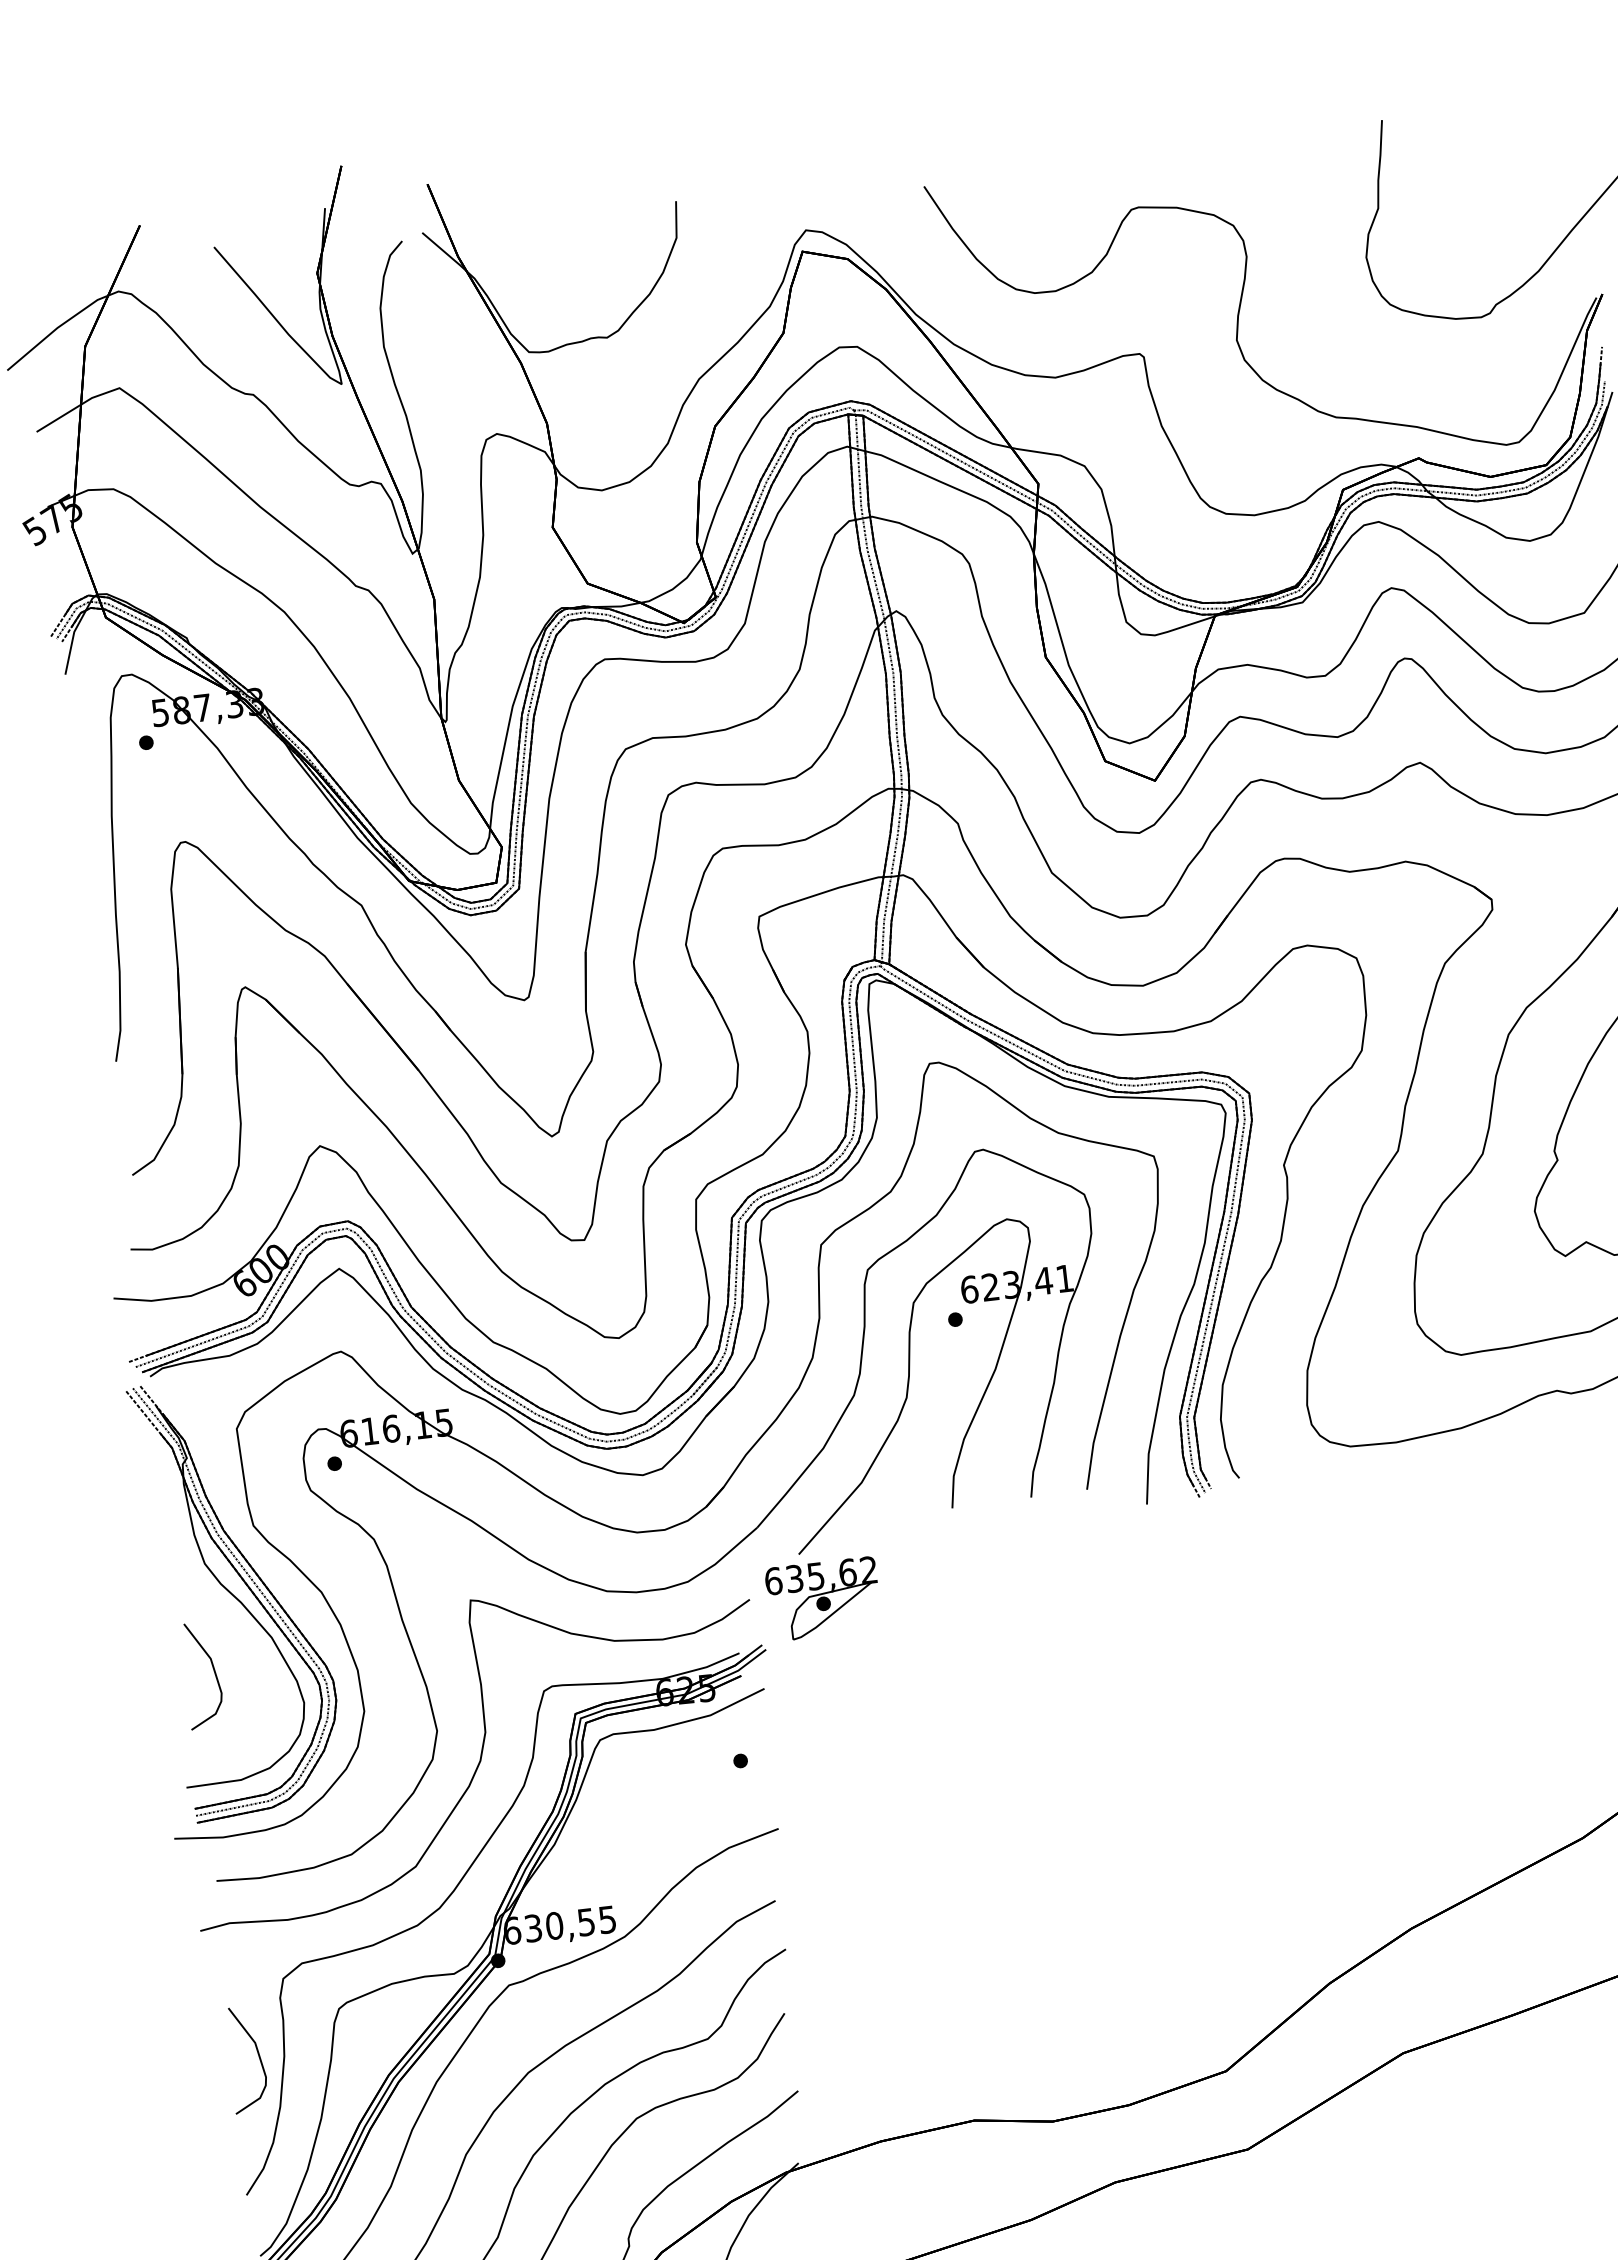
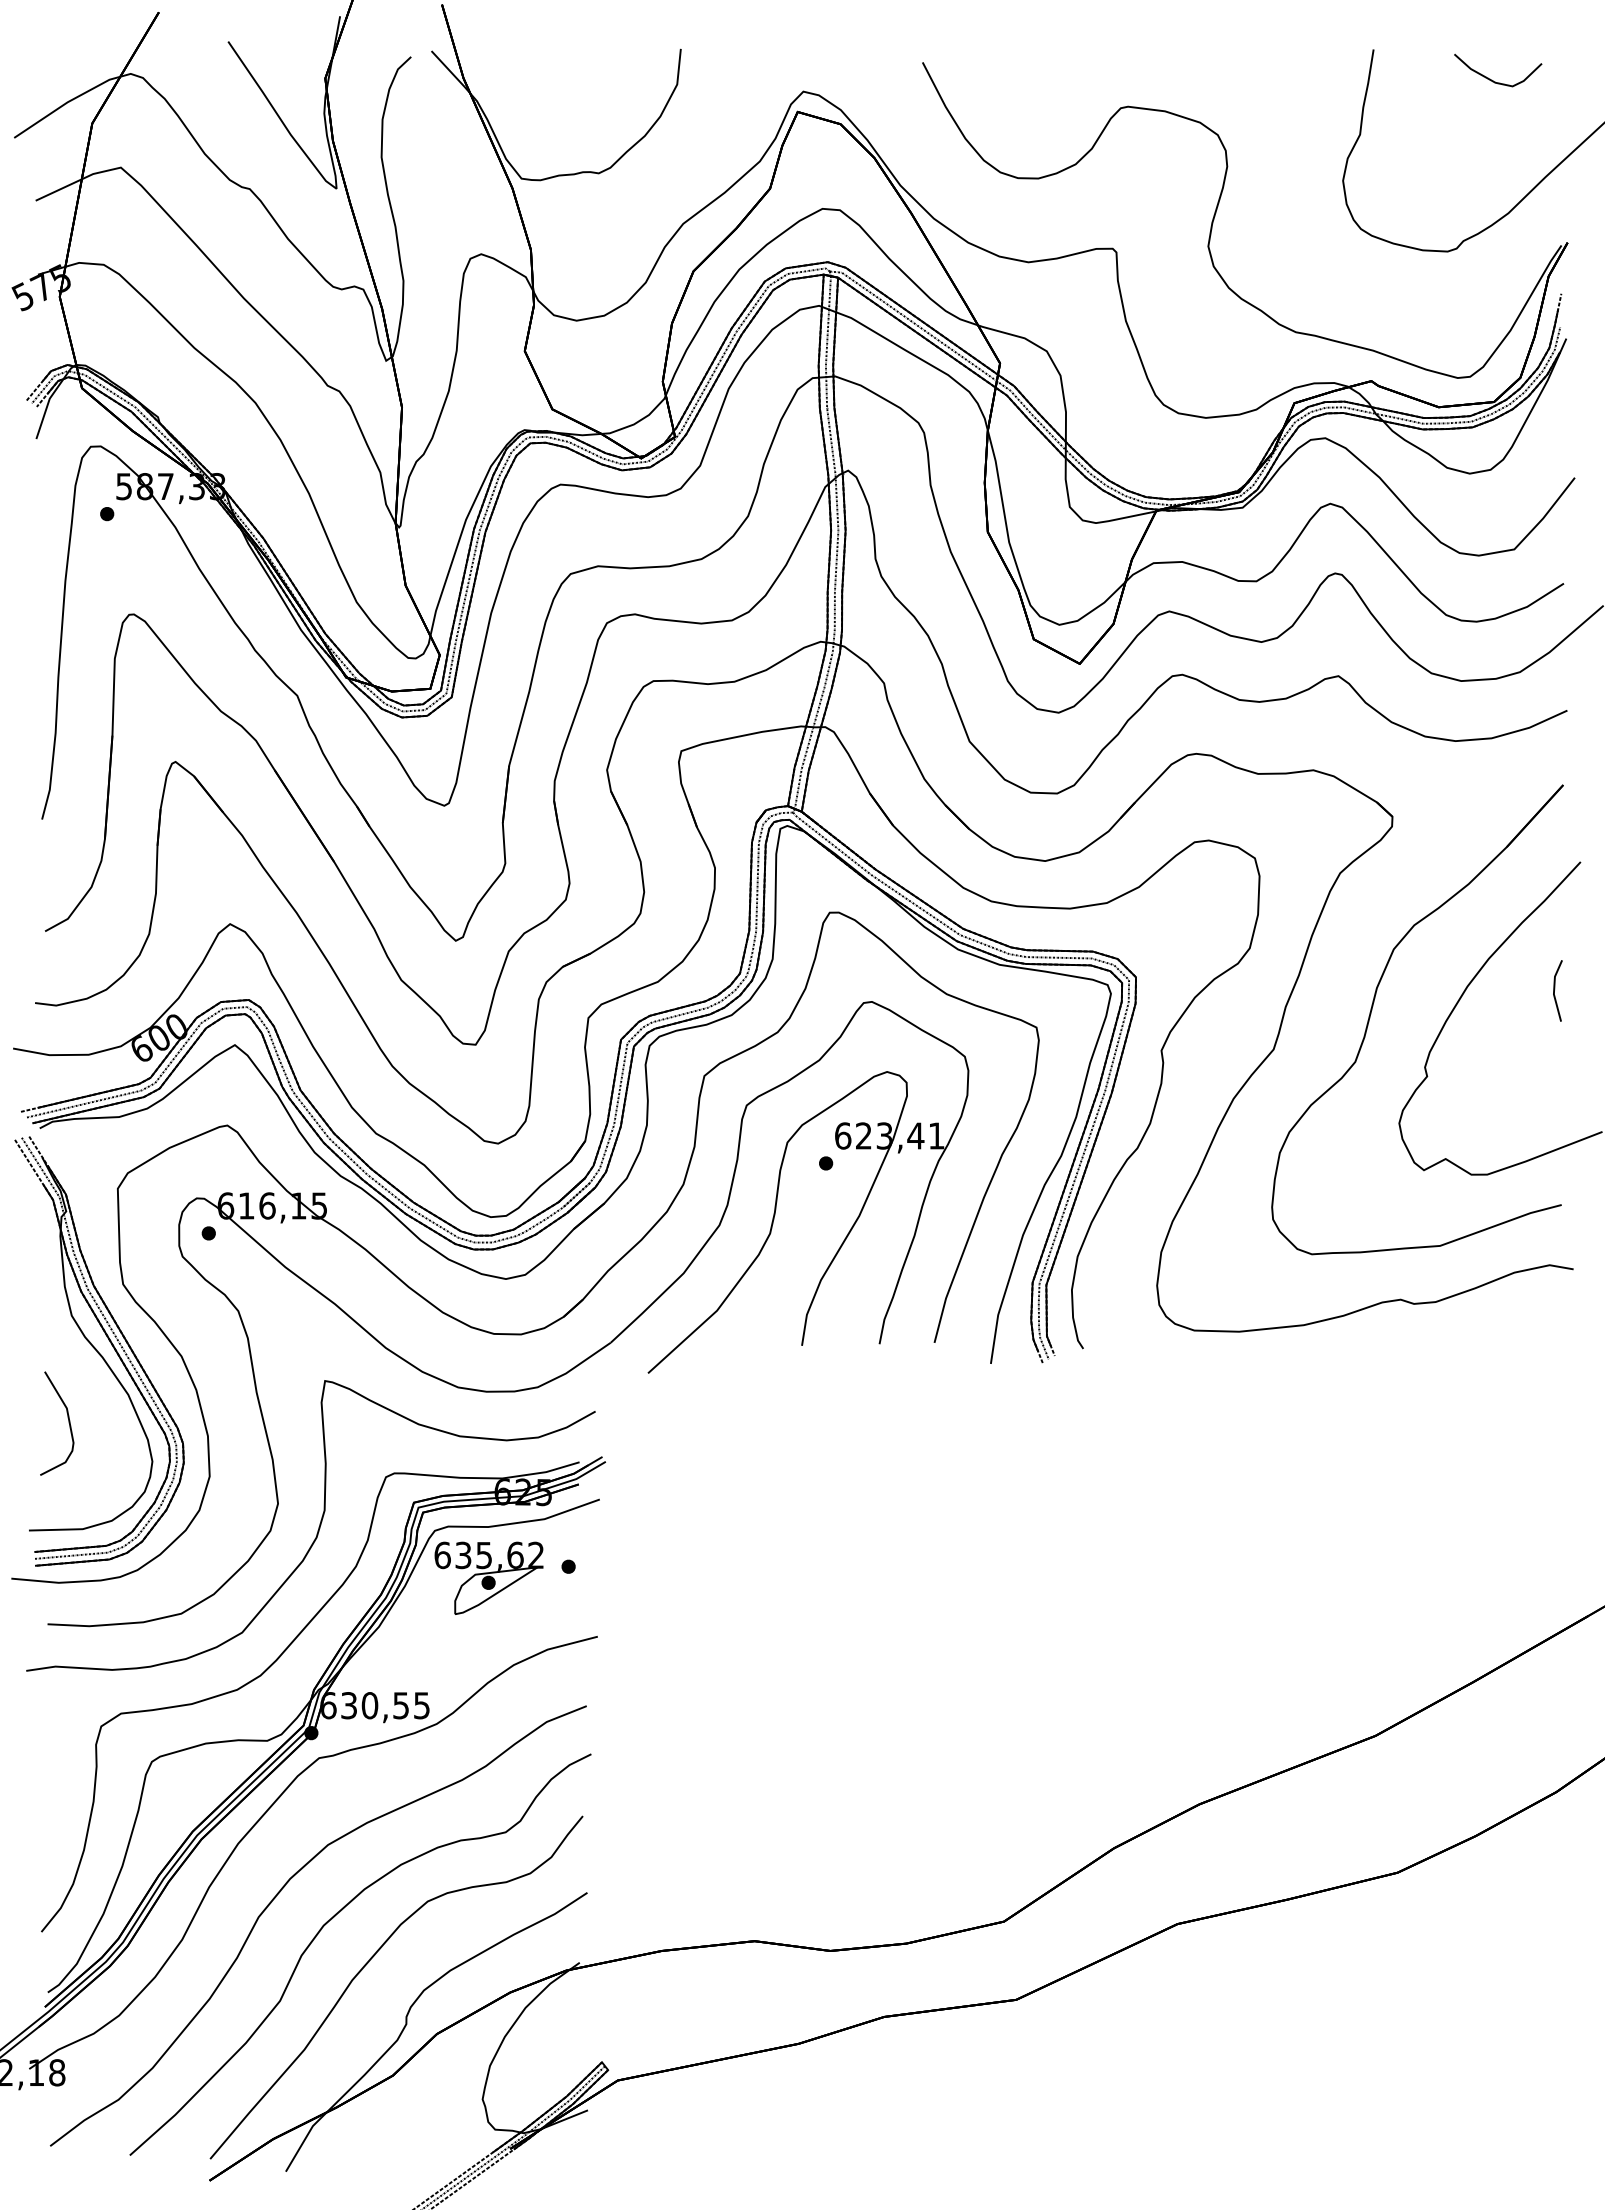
part: (1507, 137) -> (1493, 80), added
part: (822, 1598) -> (488, 1577), moved
curve: (258, 2058) -> (68, 1800), removed

